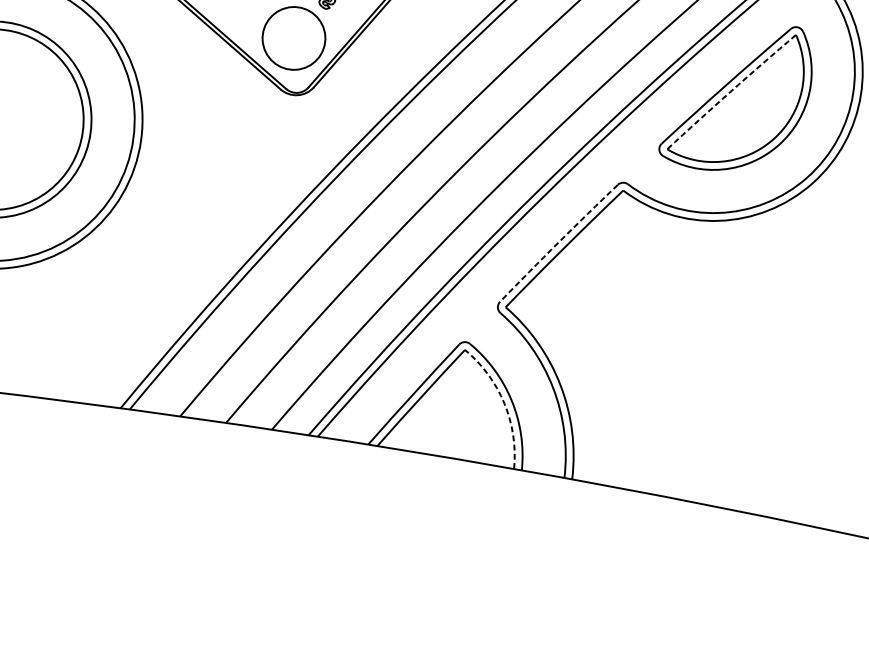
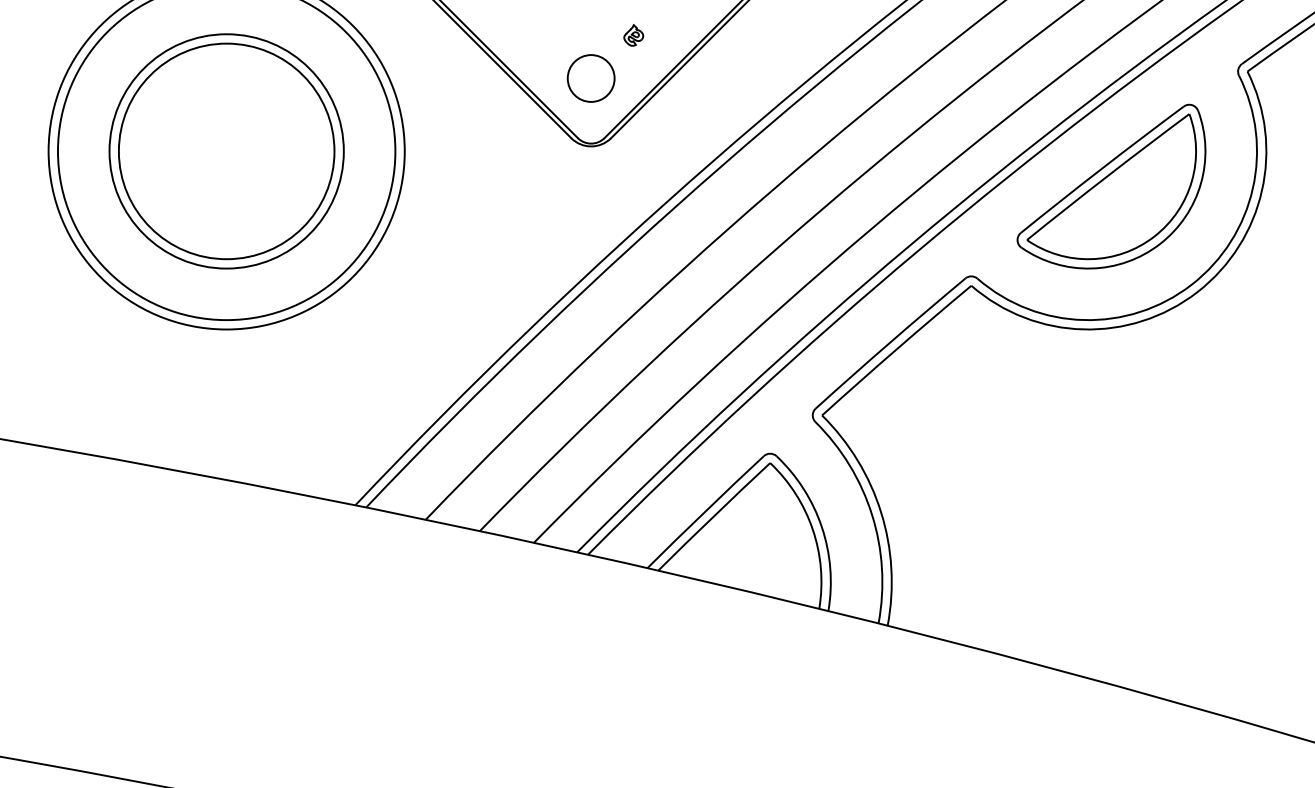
circle: (293, 38) -> (590, 78), size x0.62
arc: (731, 91) -> (1107, 176), dashed -> solid
arc: (558, 242) -> (889, 342), dashed -> solid
arc: (504, 403) -> (812, 529), dashed -> solid

